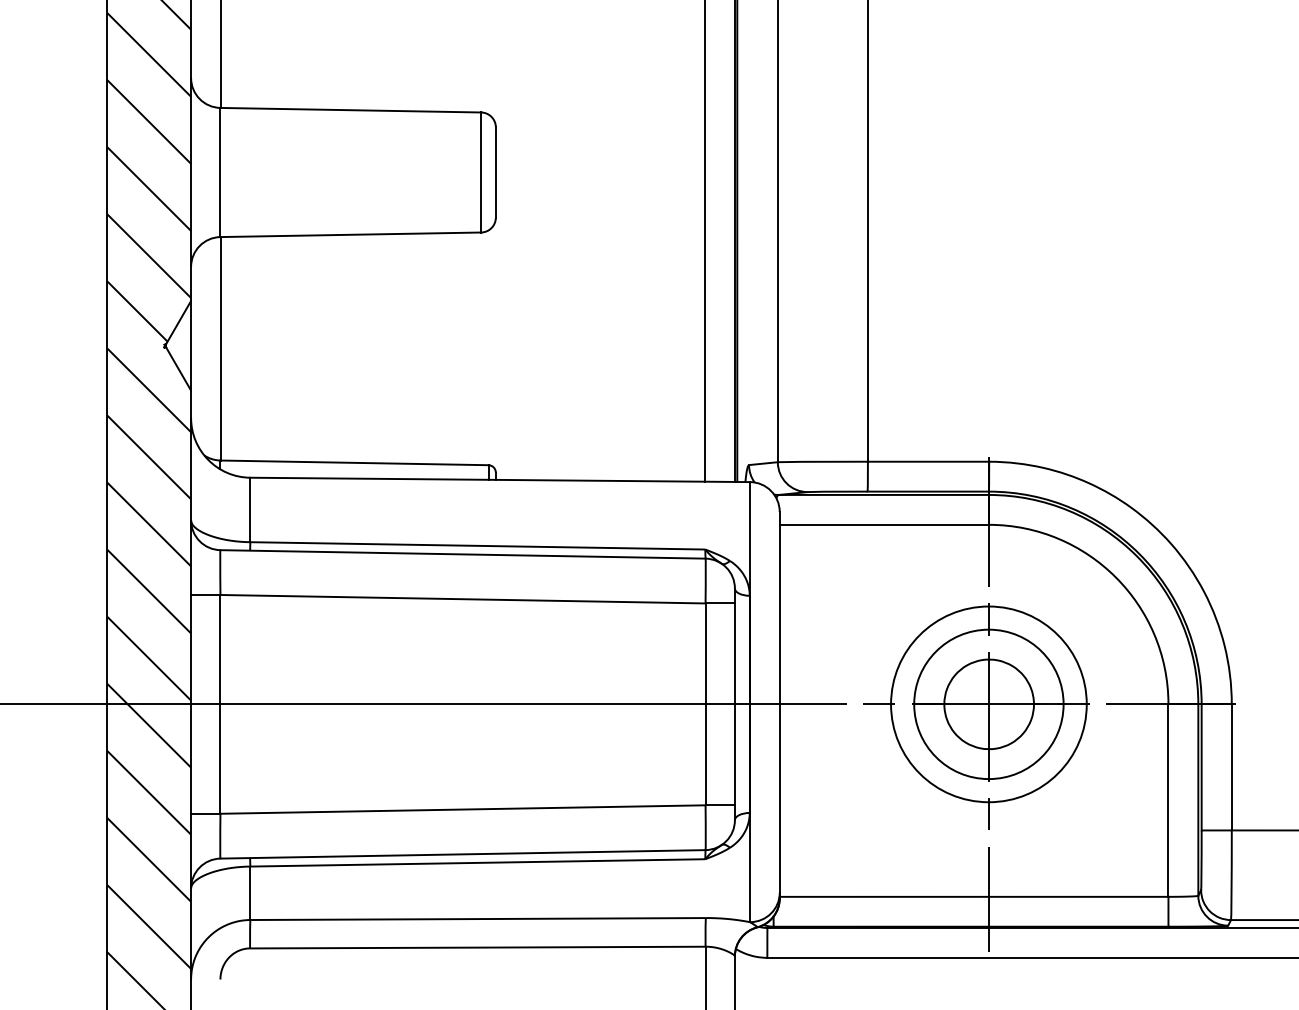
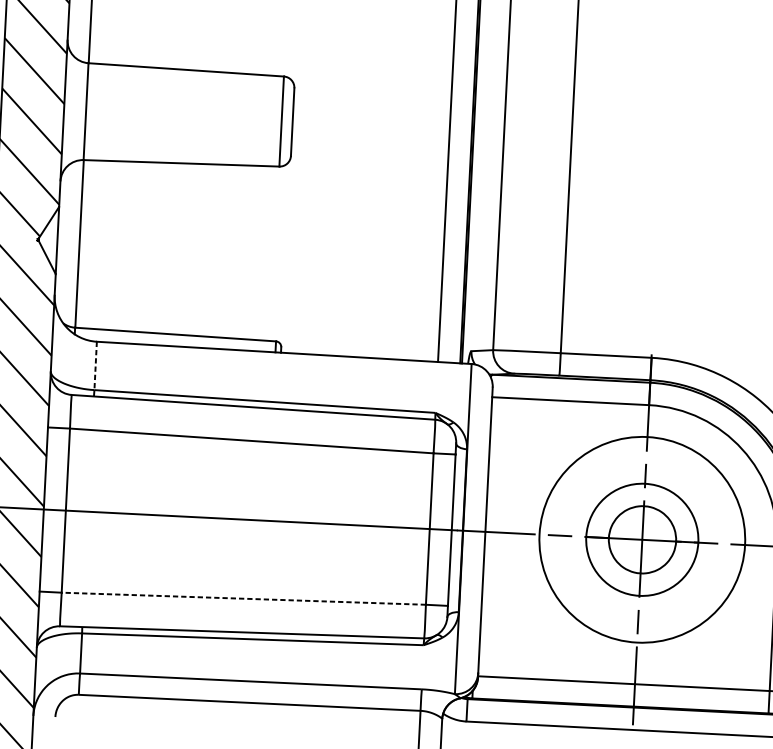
line: (250, 510) -> (95, 366), solid -> dashed
circle: (988, 704) -> (641, 539), size x1.4
line: (463, 809) -> (244, 598), solid -> dashed

